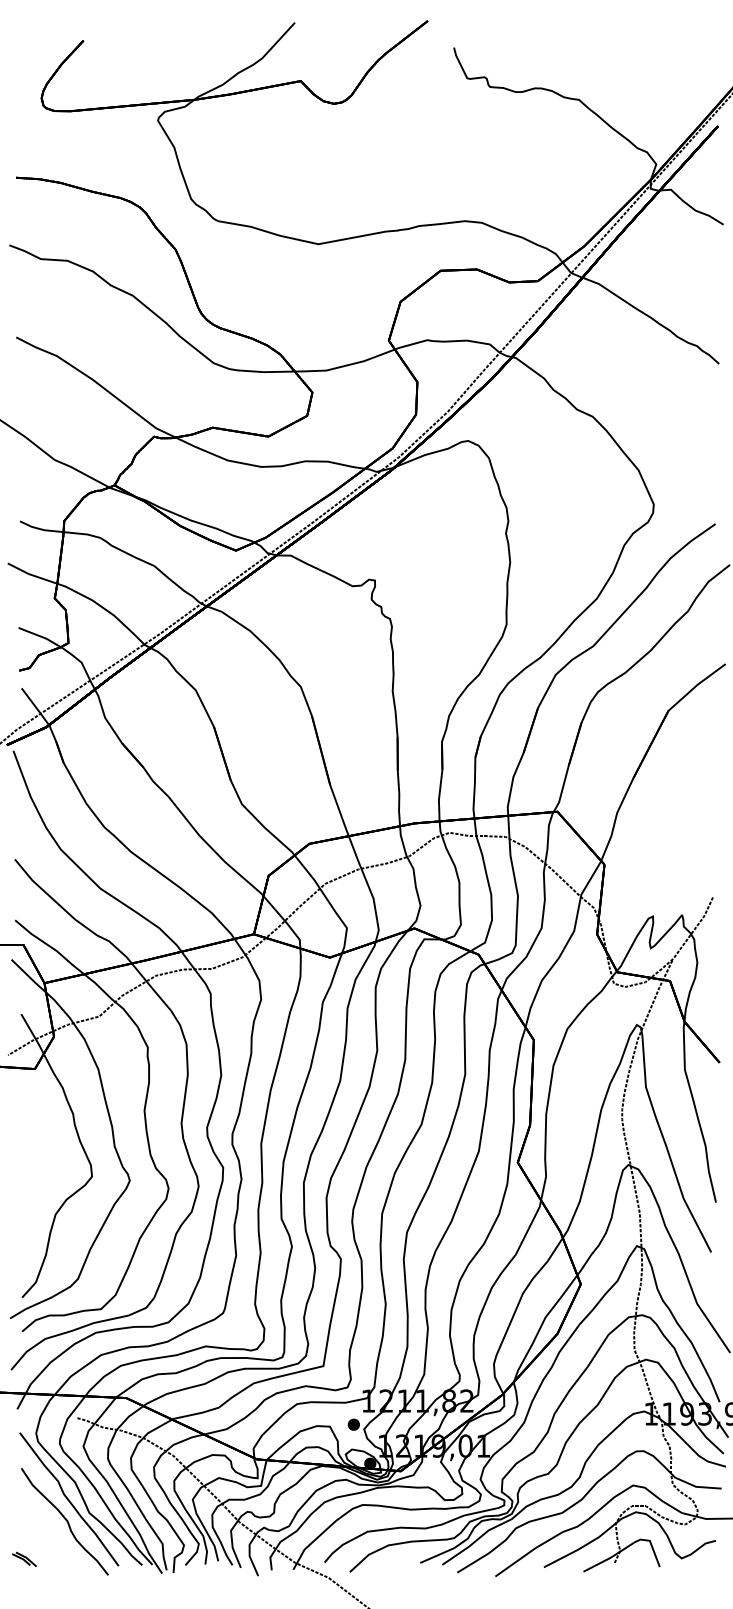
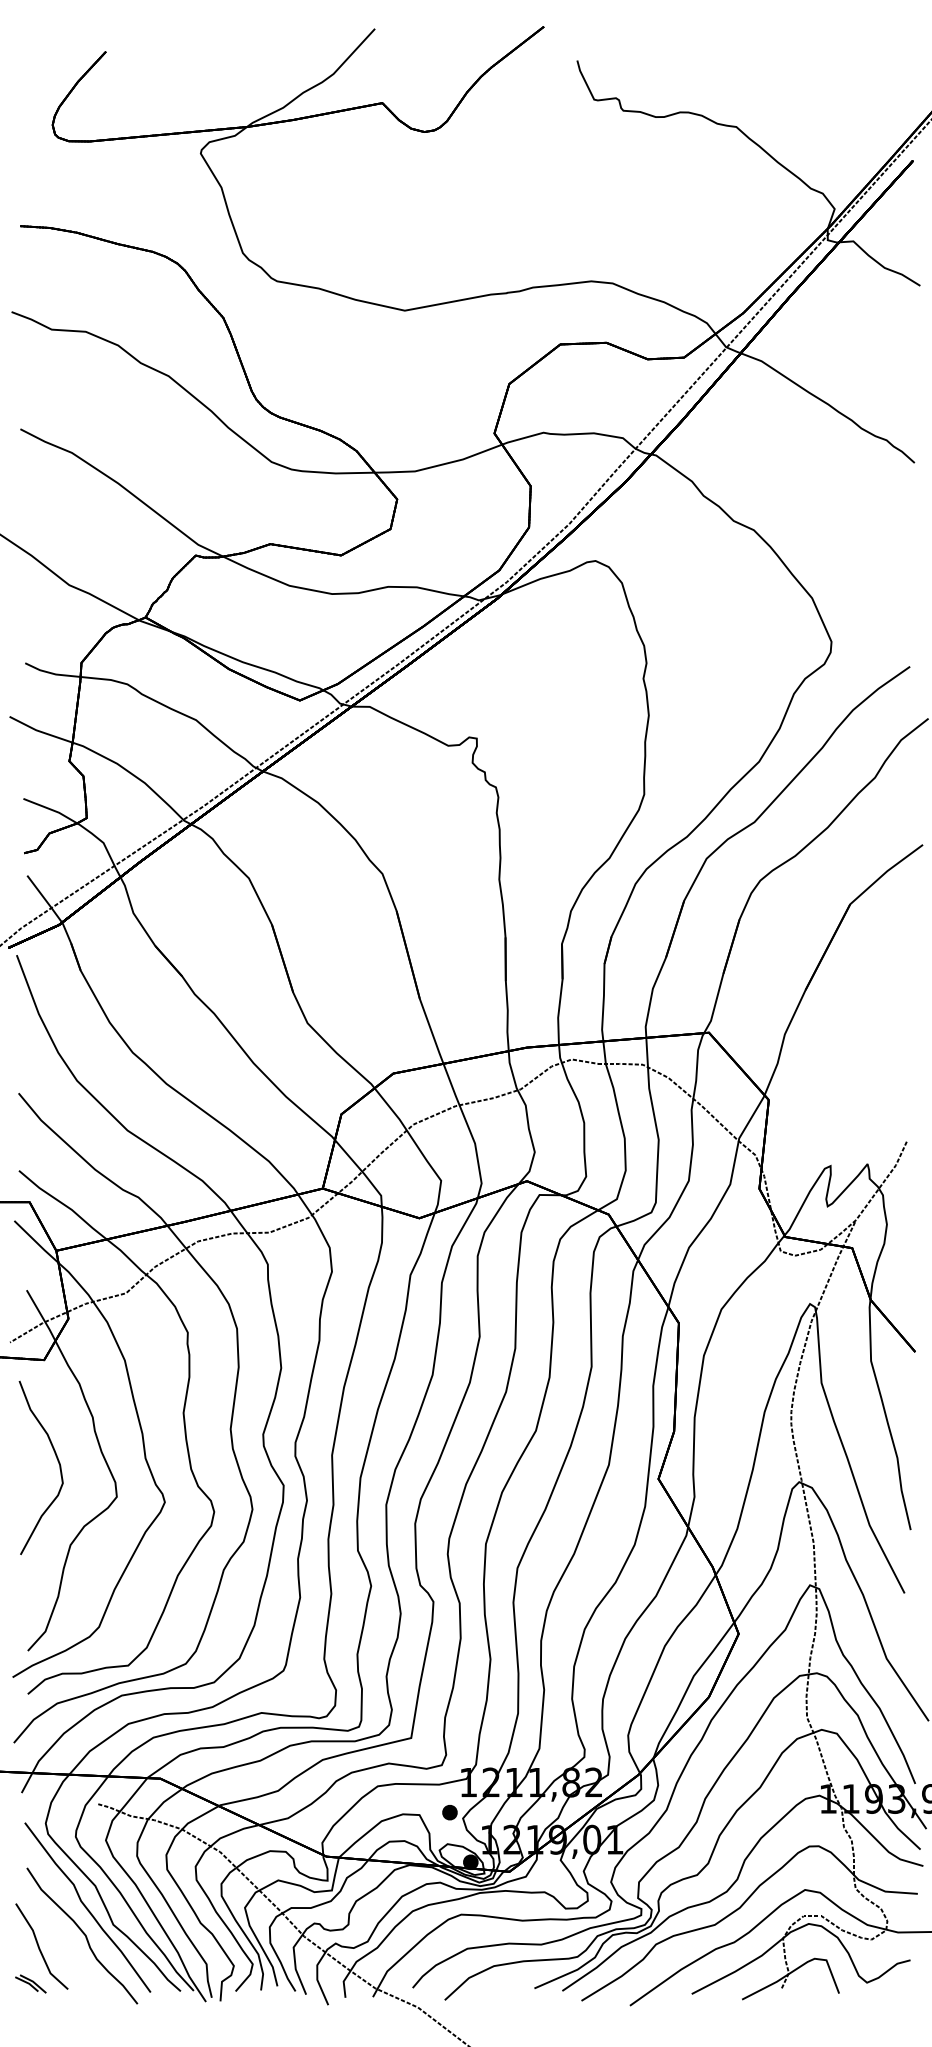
part: (45, 1148) -> (57, 1461), added
line: (31, 1529) -> (39, 1946), added

